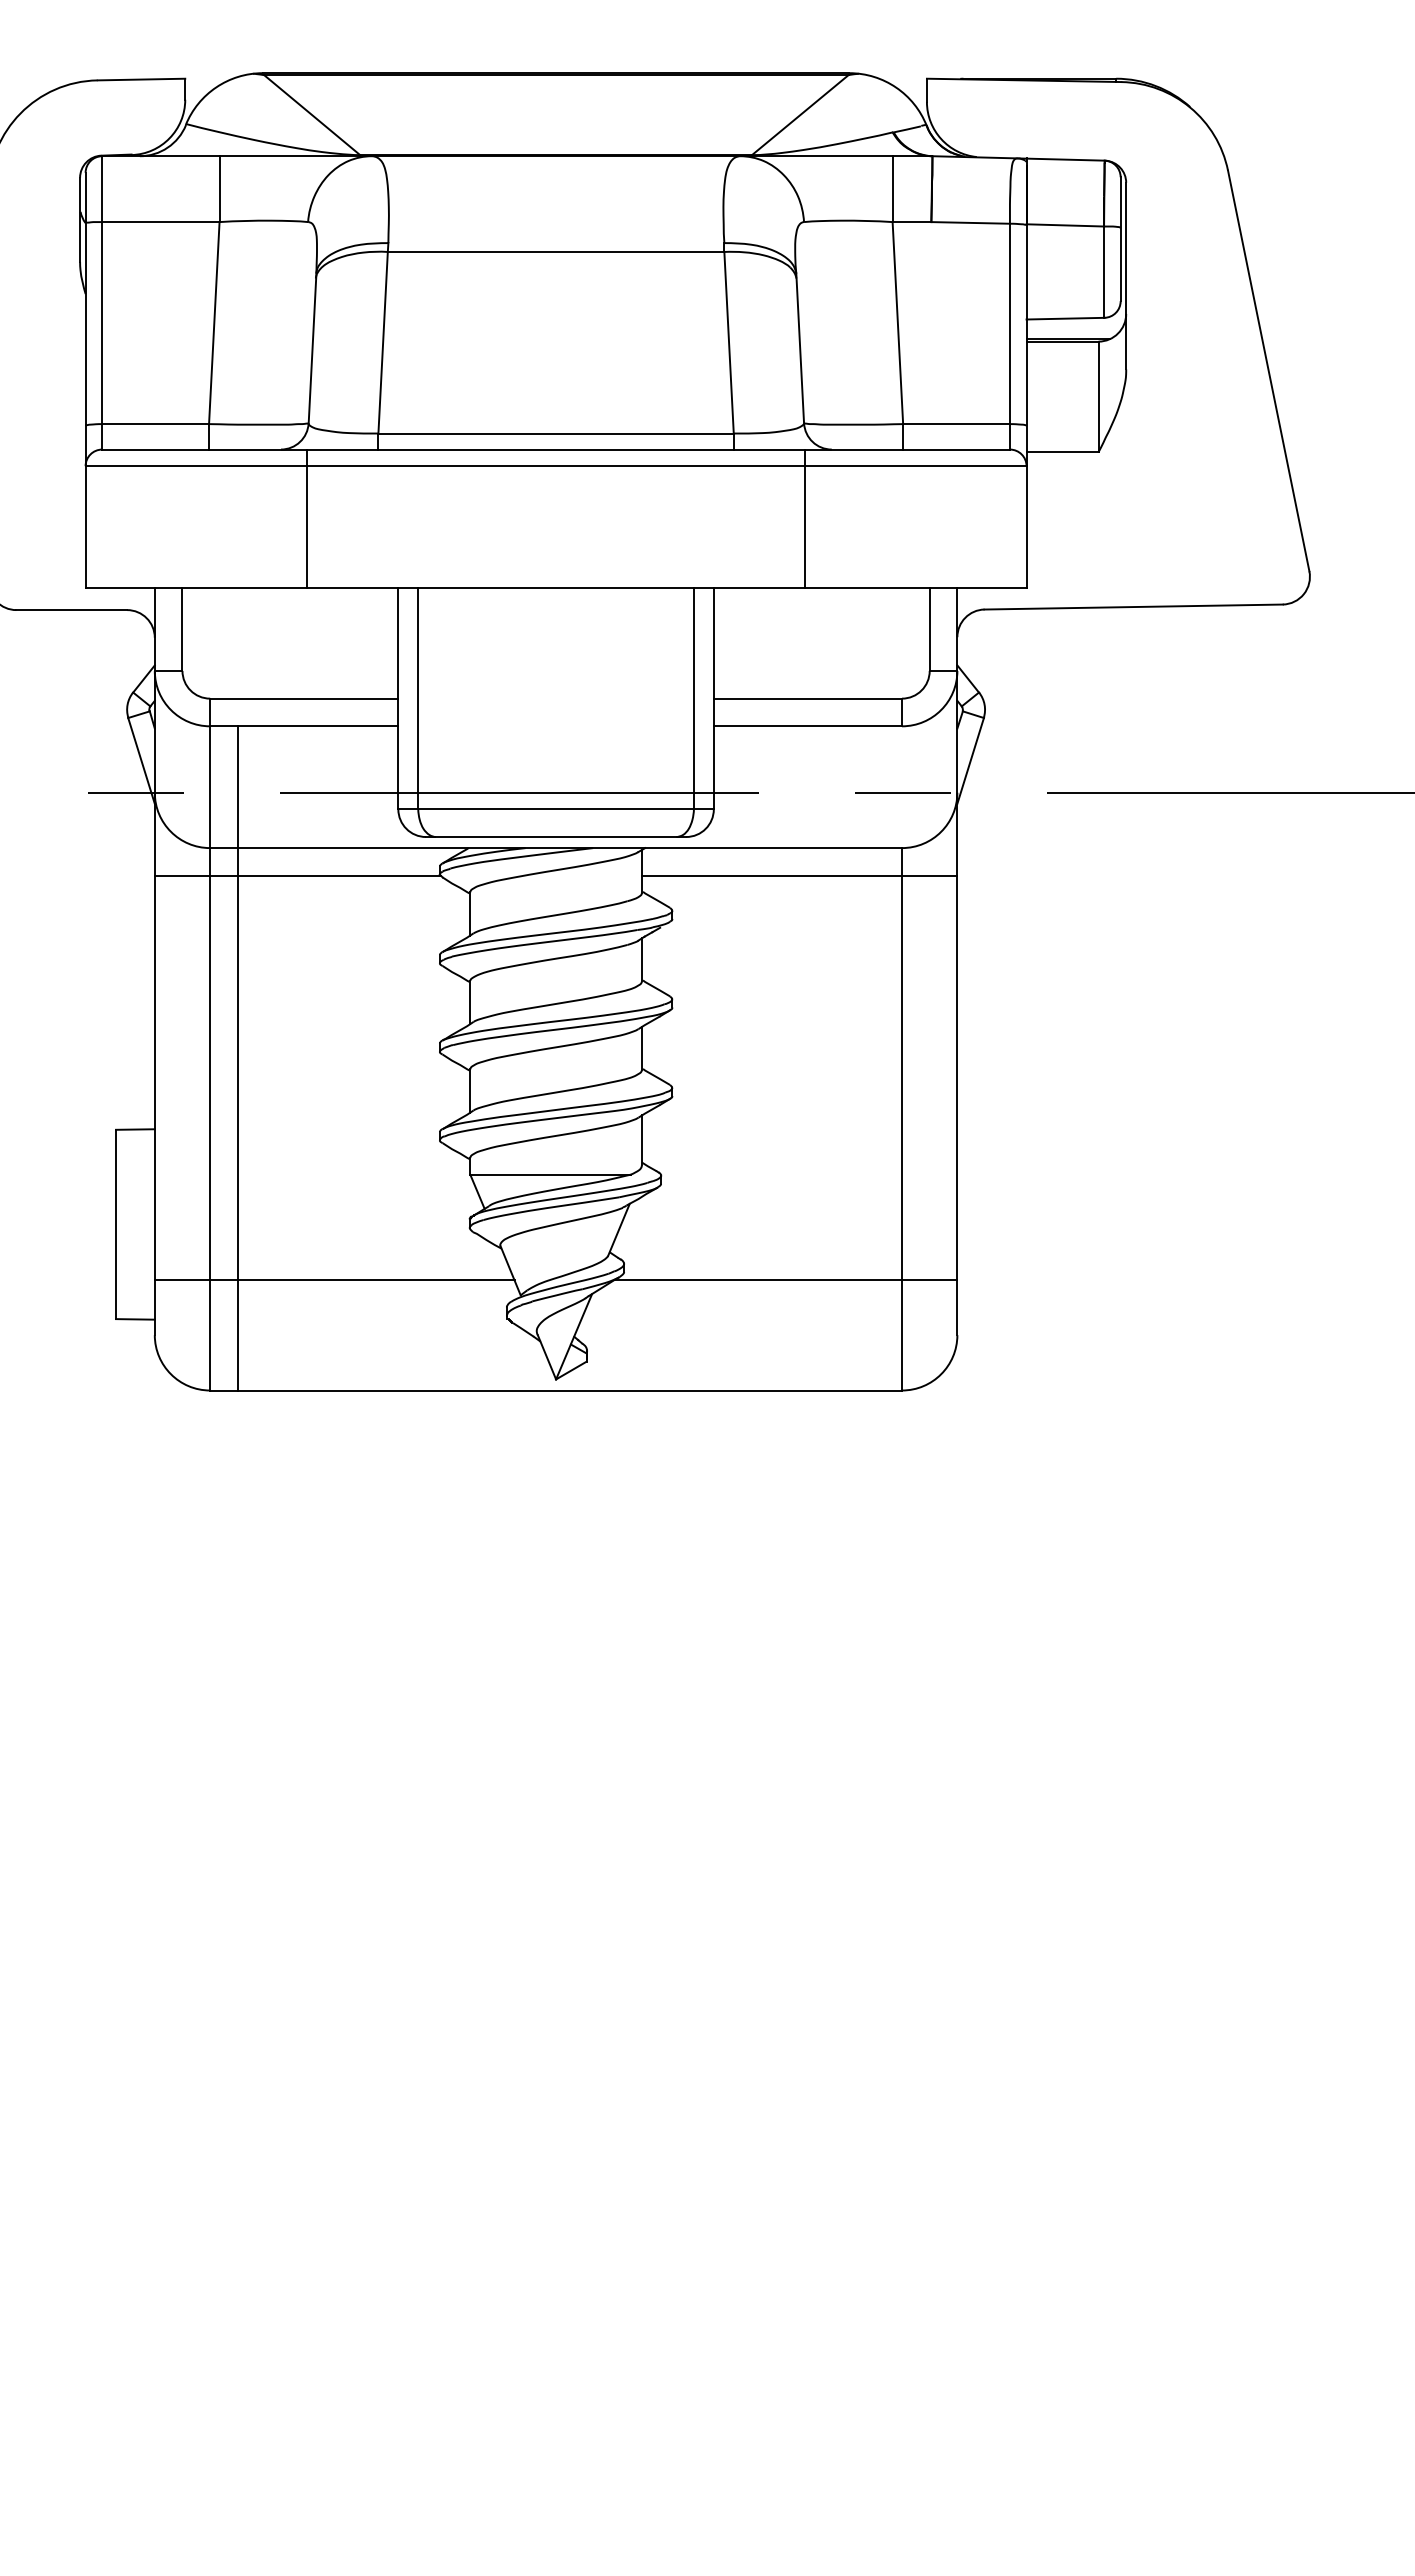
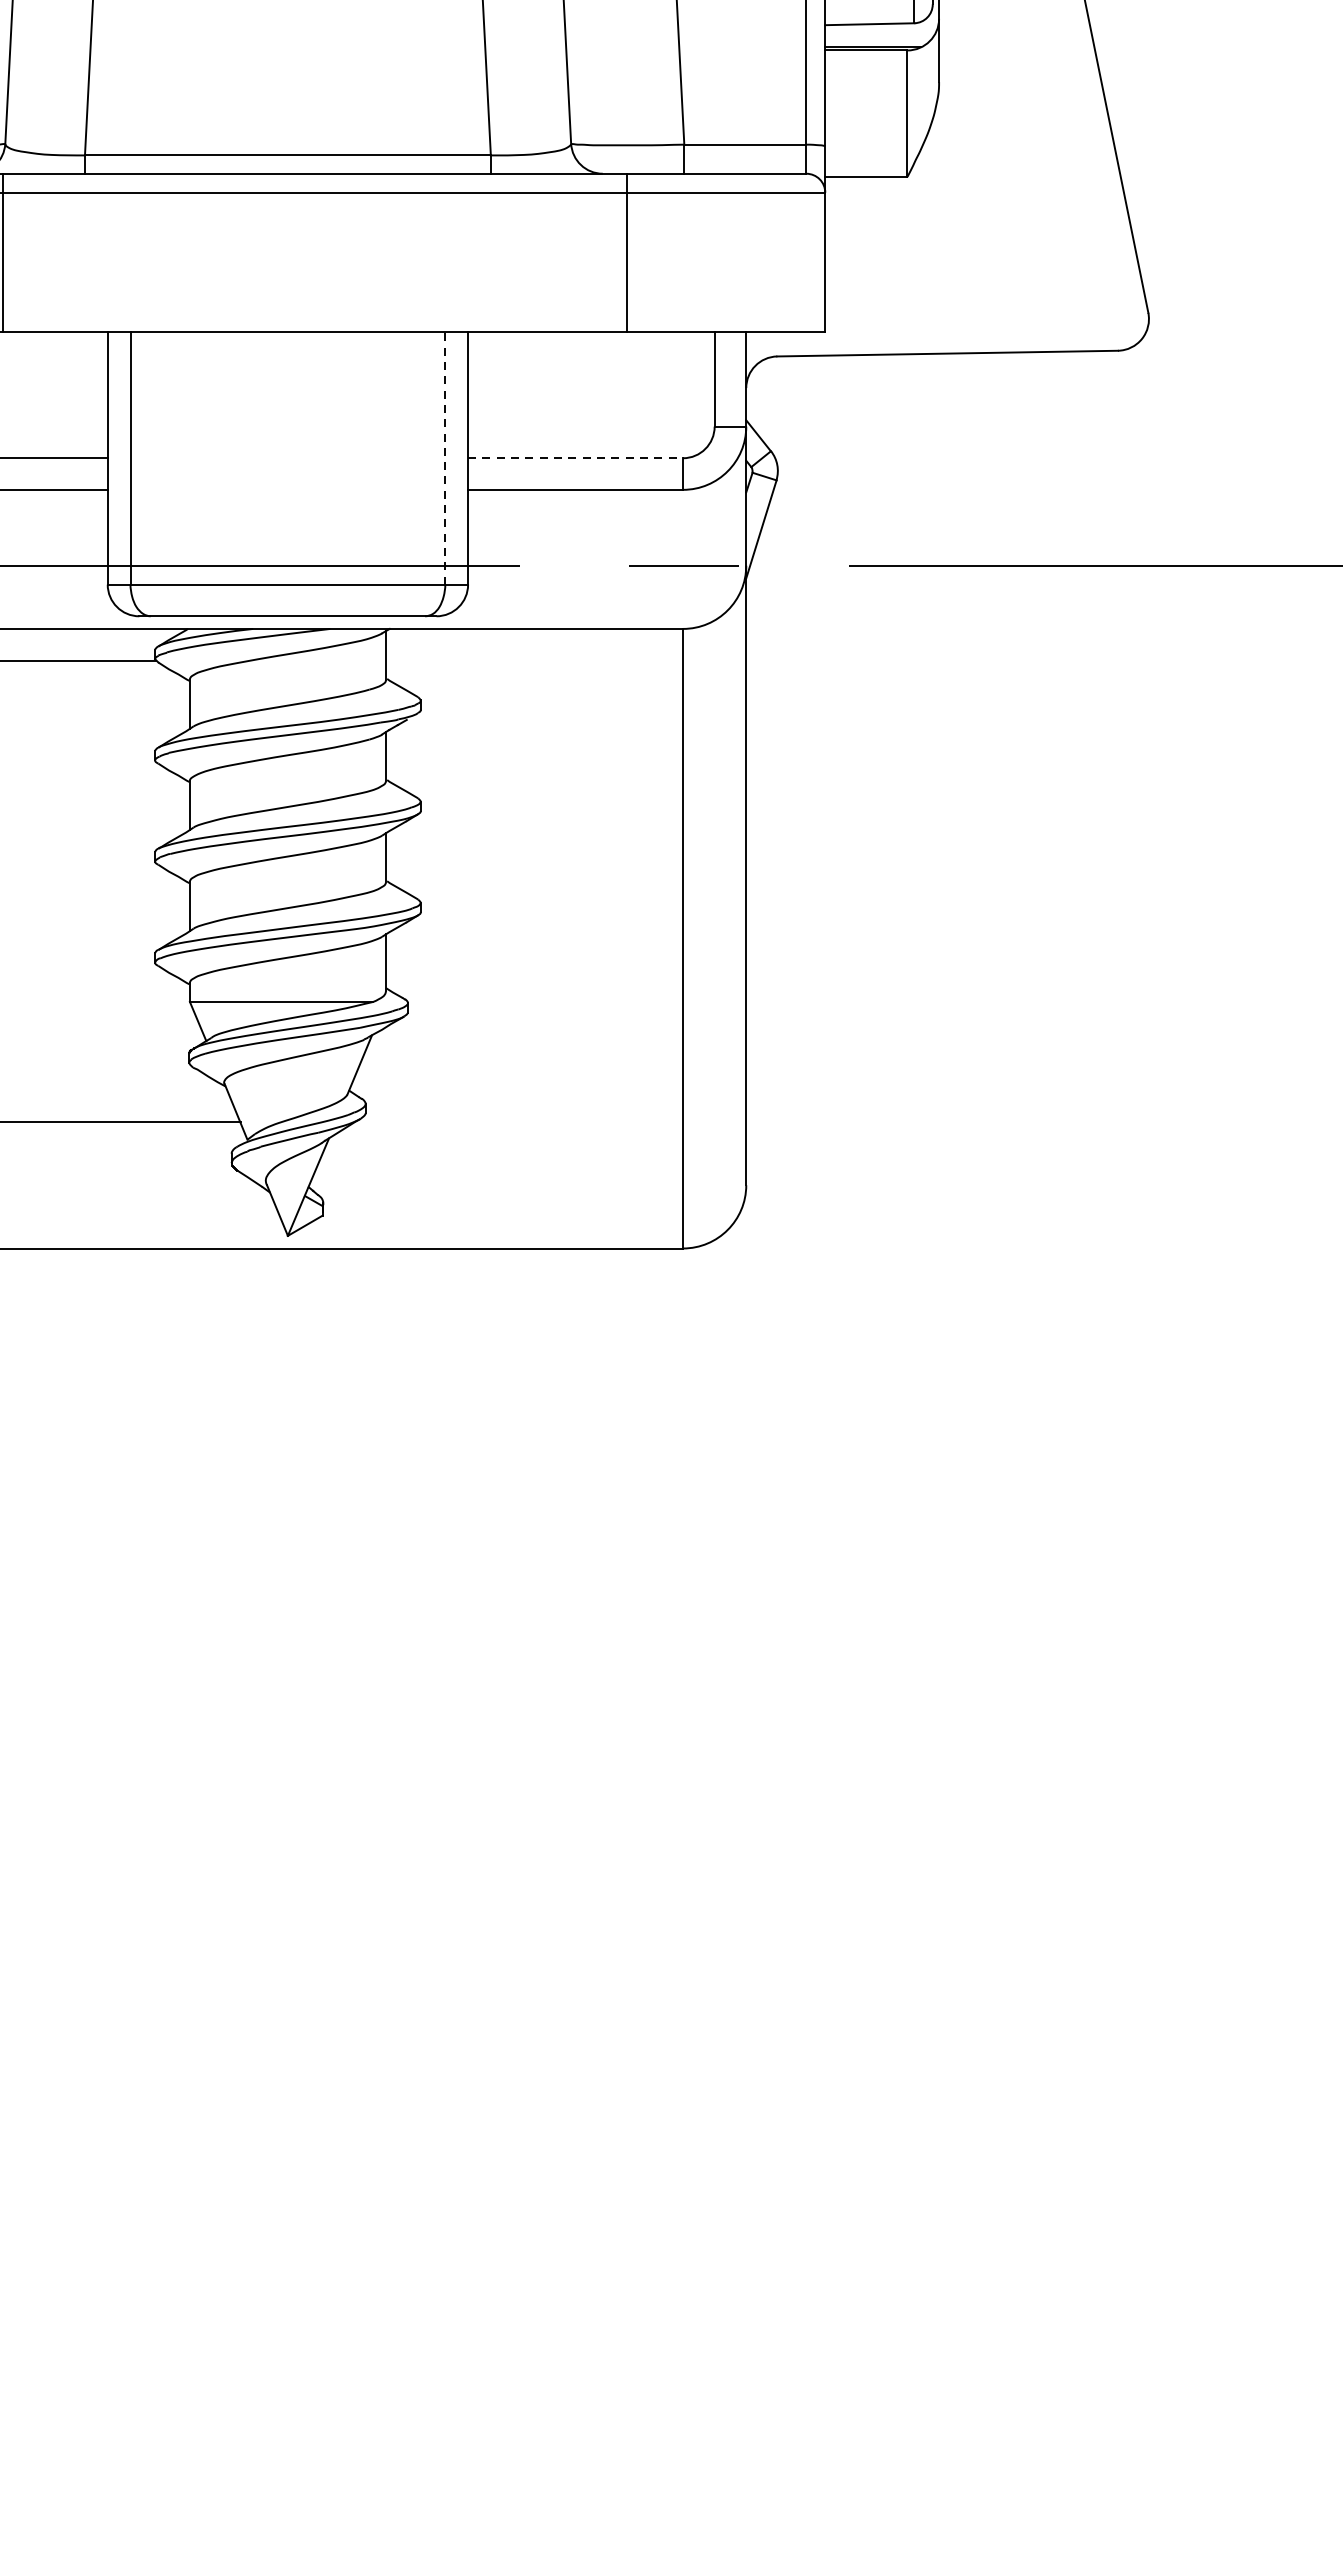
line: (805, 518) -> (627, 252), moved
line: (693, 698) -> (444, 458), solid -> dashed
line: (808, 698) -> (576, 458), solid -> dashed
line: (799, 875) -> (565, 660), removed
line: (786, 1279) -> (551, 1121), removed

